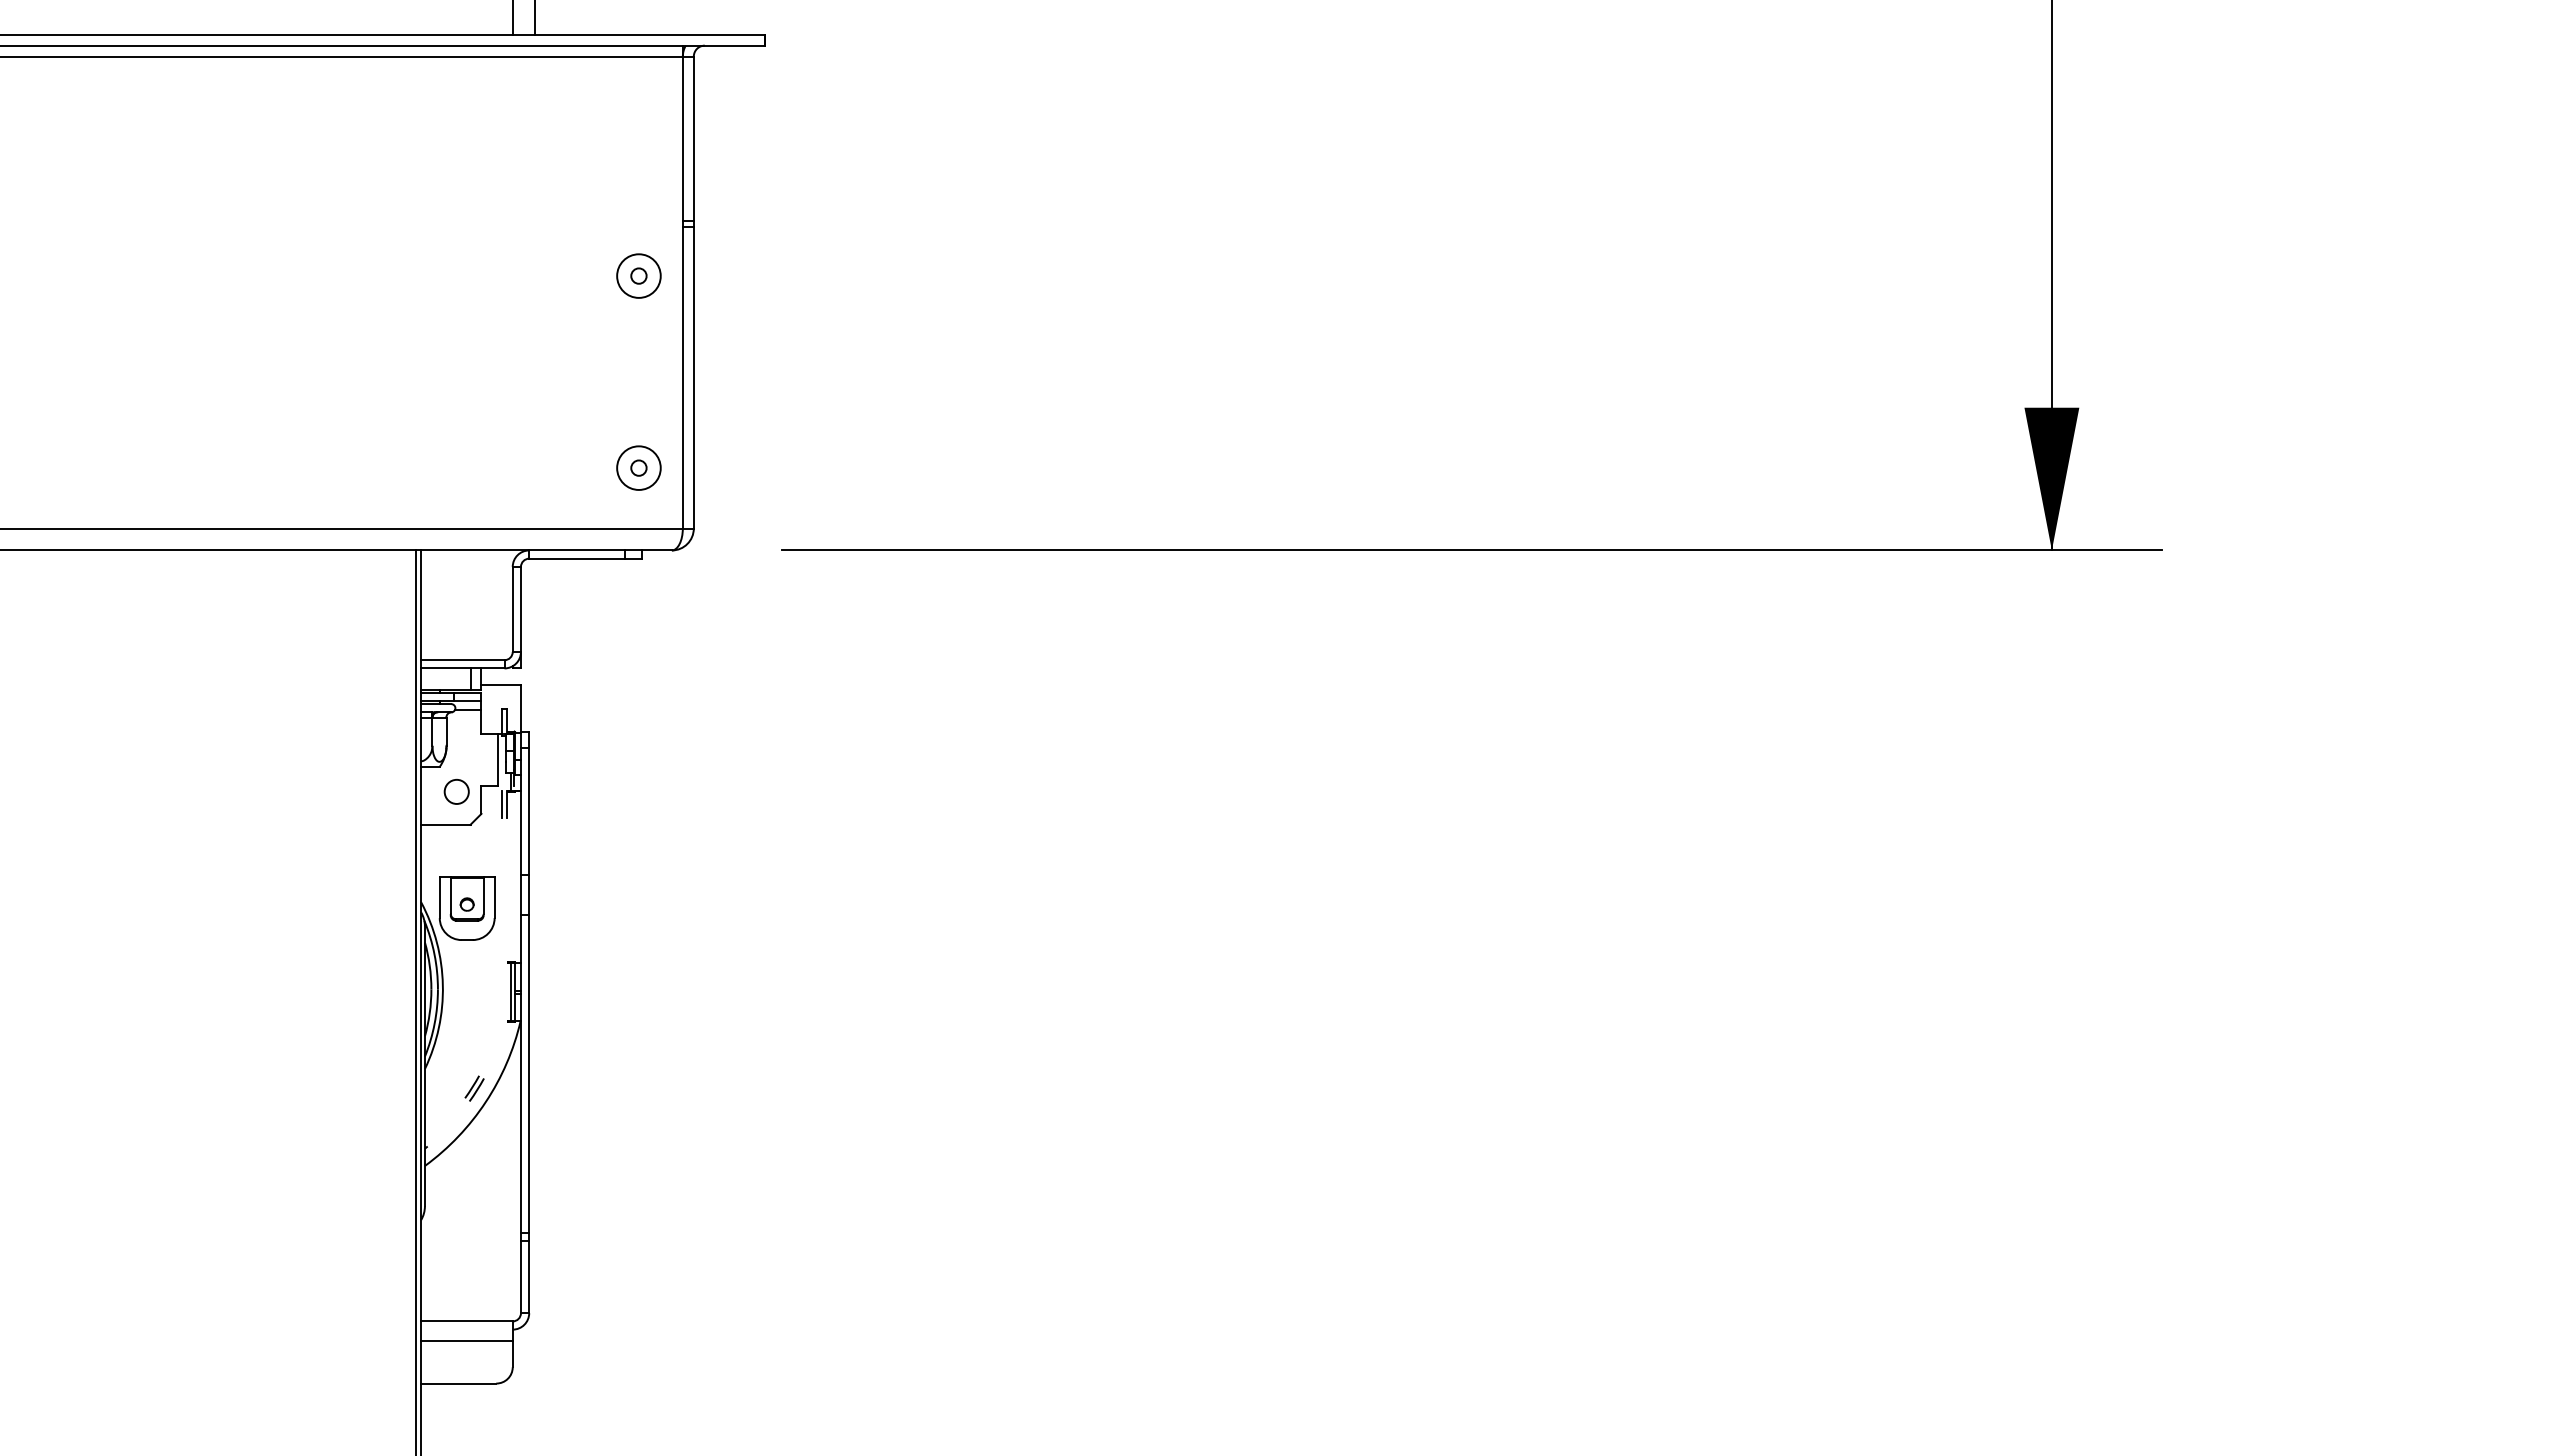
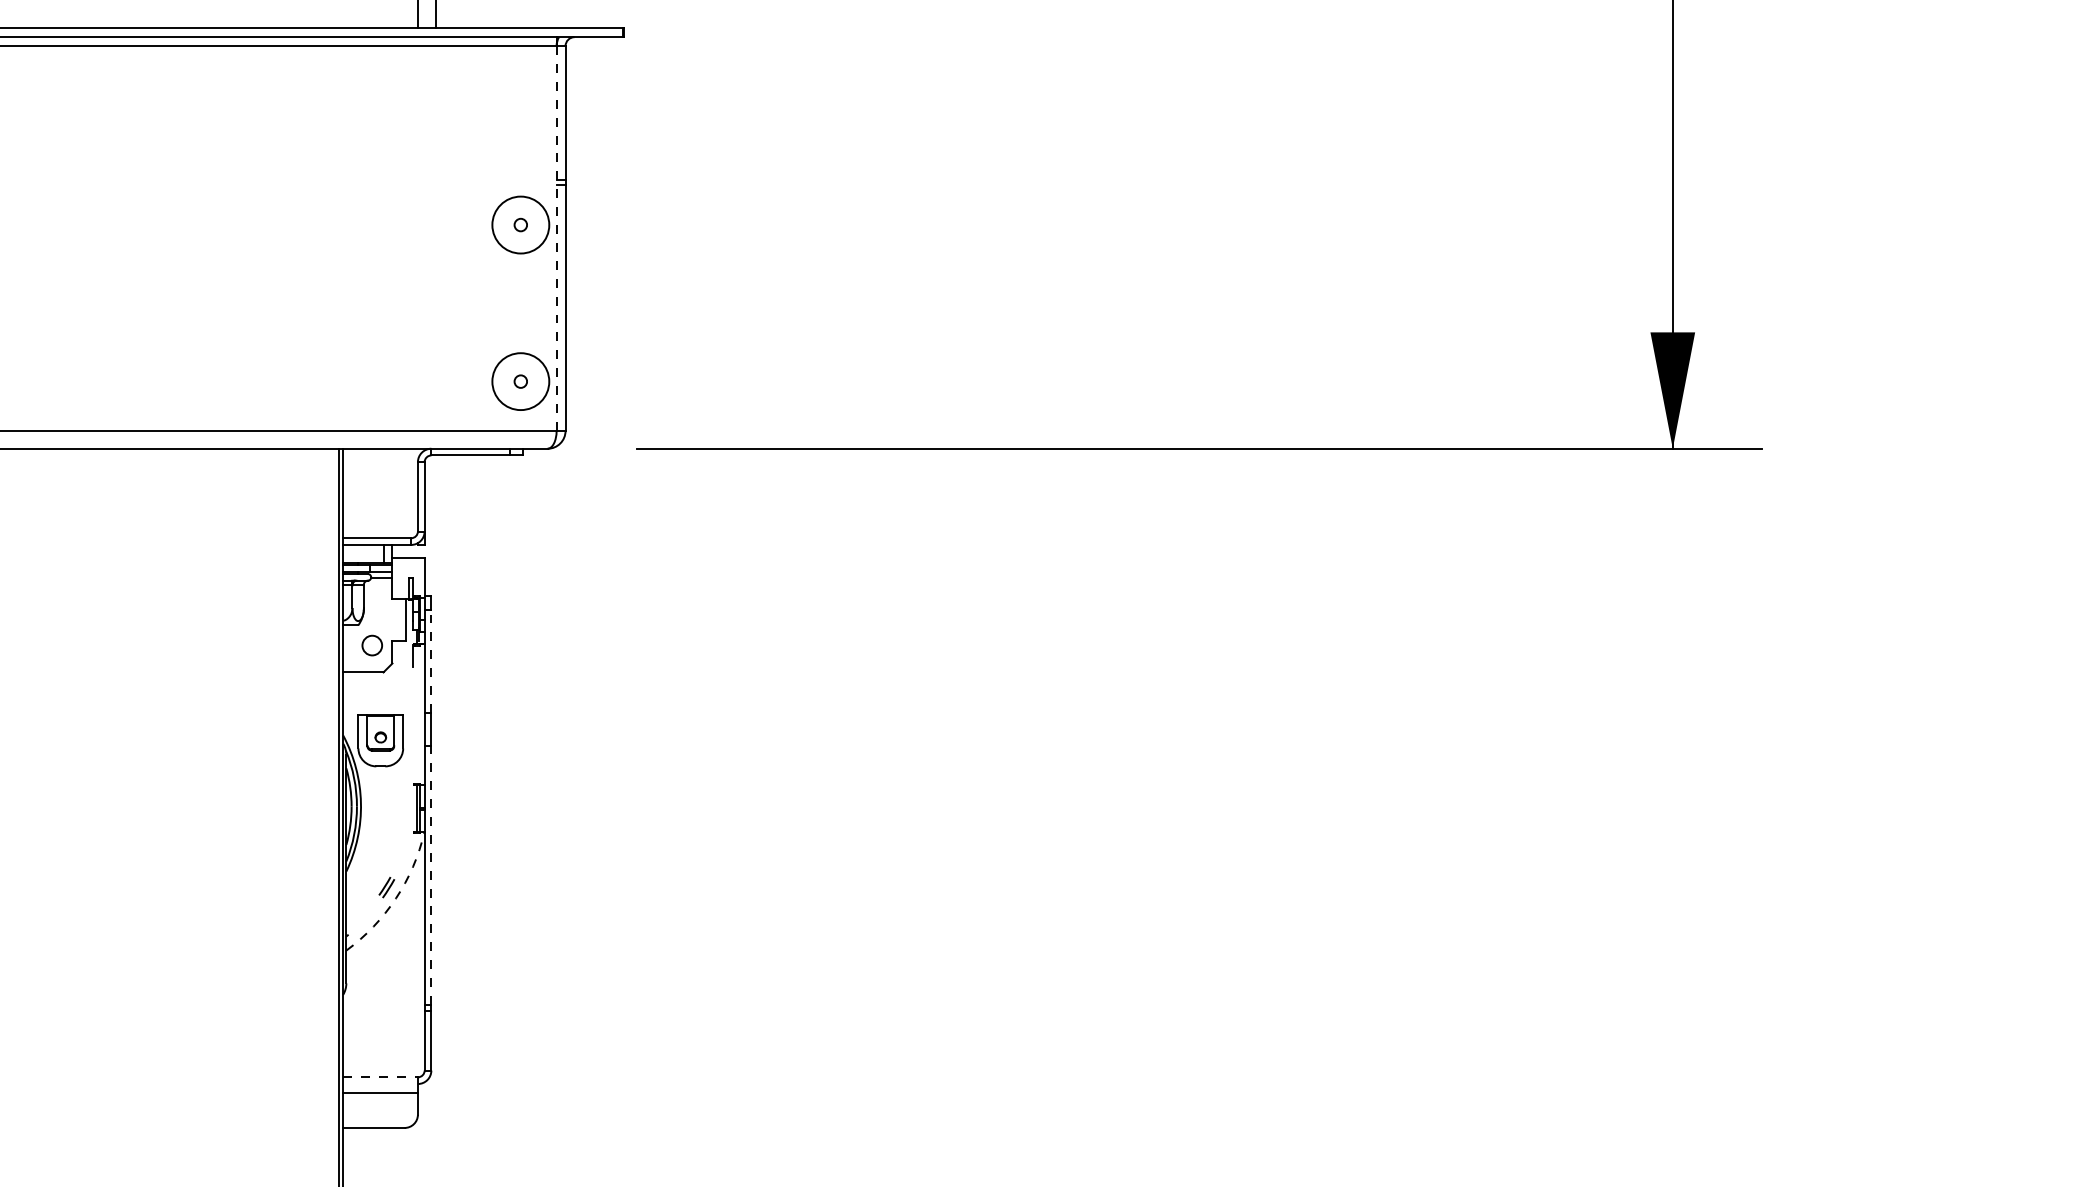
circle: (638, 275) -> (520, 224), size x1.6
line: (682, 292) -> (556, 238), solid -> dashed
circle: (638, 467) -> (520, 381), size x1.6
line: (501, 804) -> (408, 655), removed
line: (529, 810) -> (431, 660), solid -> dashed
line: (529, 1073) -> (431, 875), solid -> dashed
arc: (485, 1102) -> (395, 898), solid -> dashed
line: (466, 1321) -> (380, 1077), solid -> dashed

